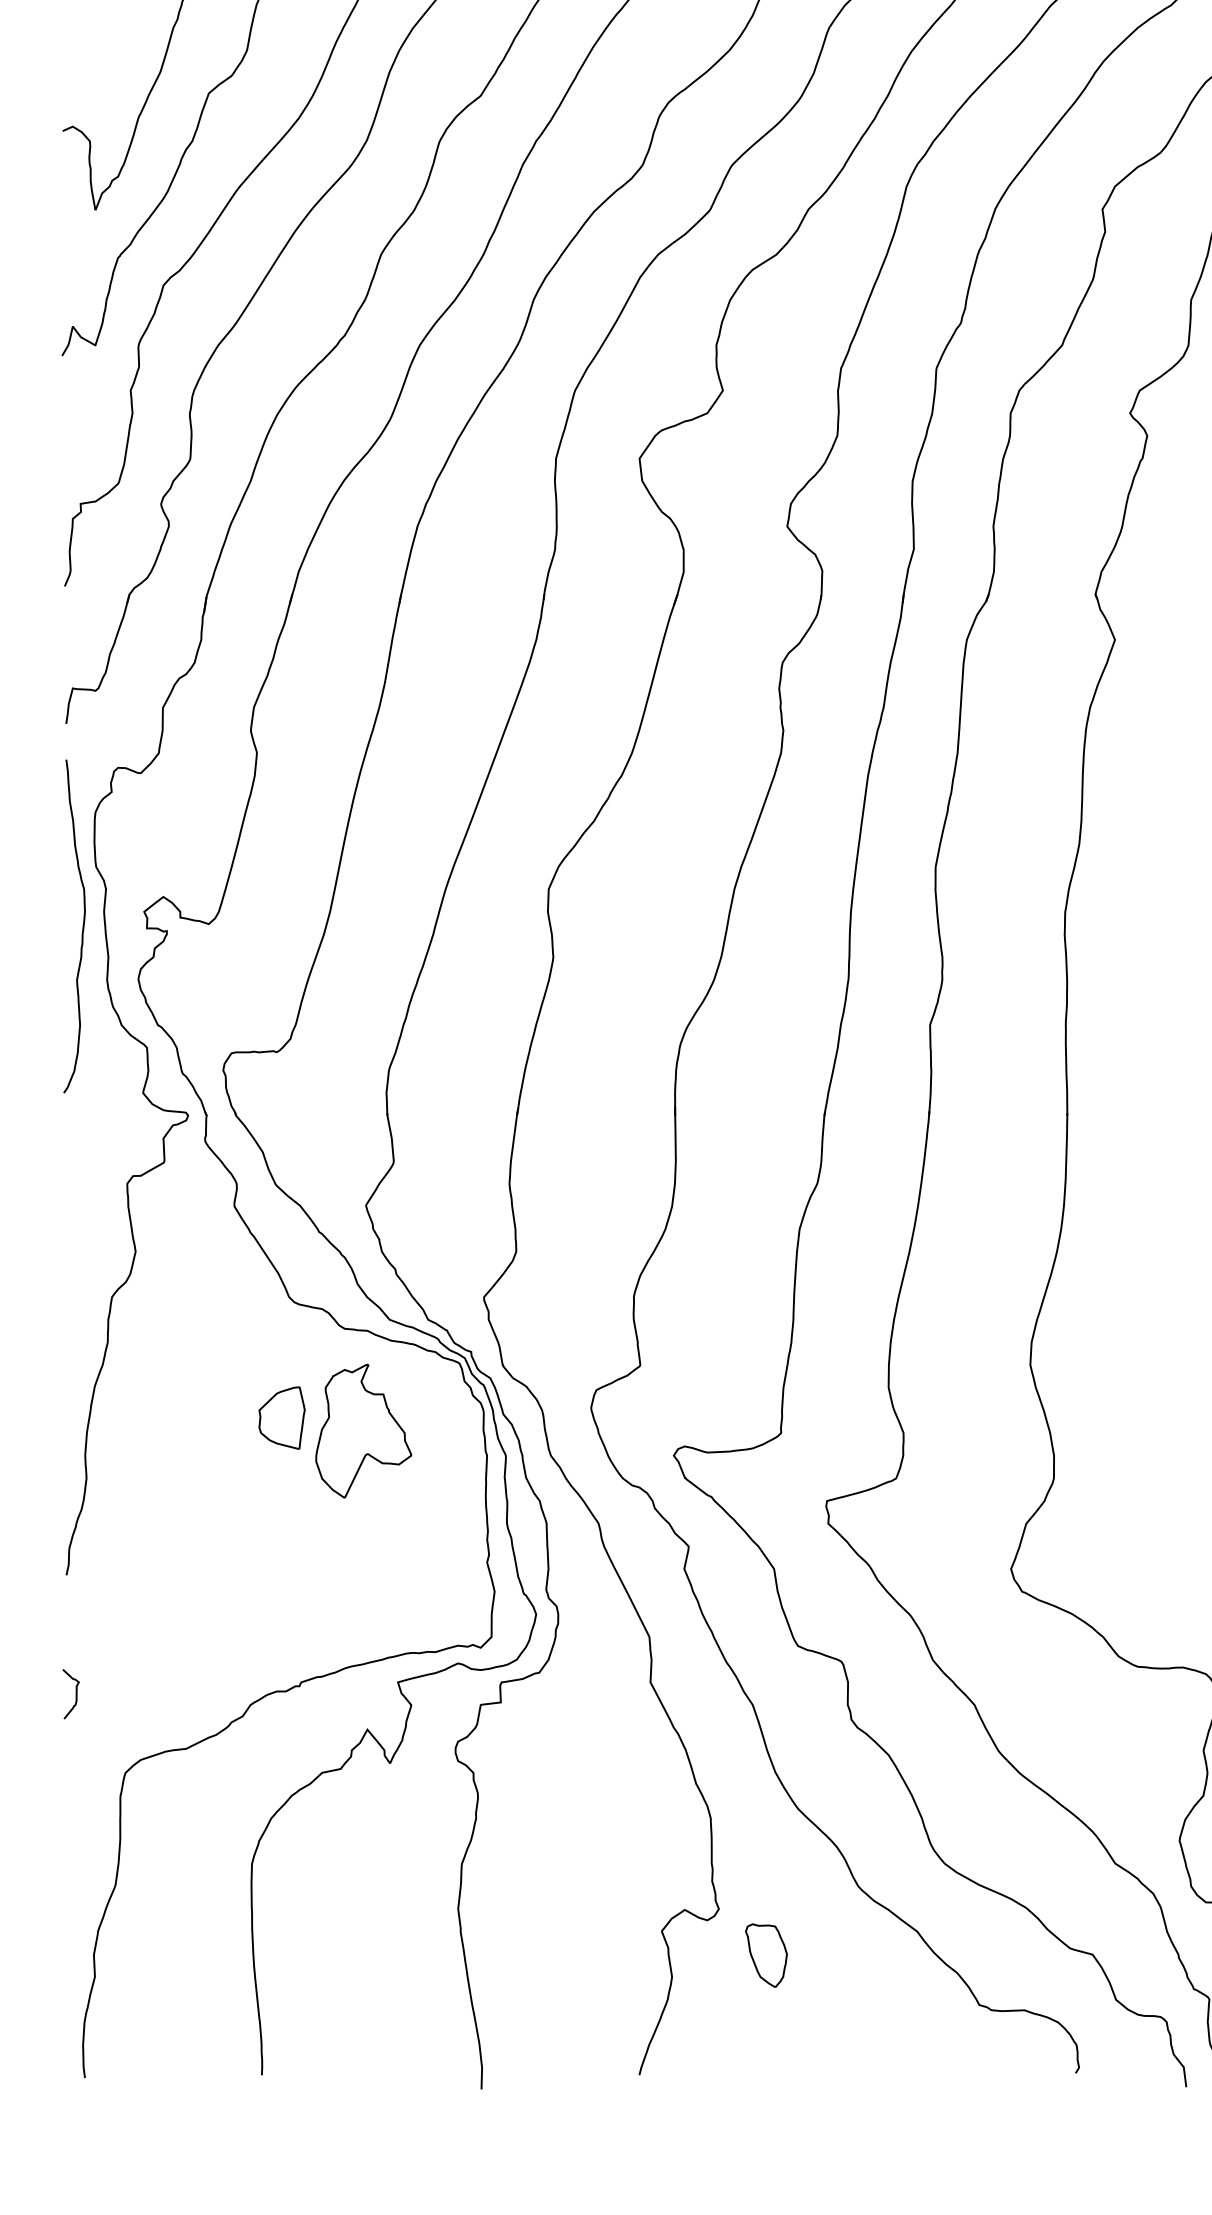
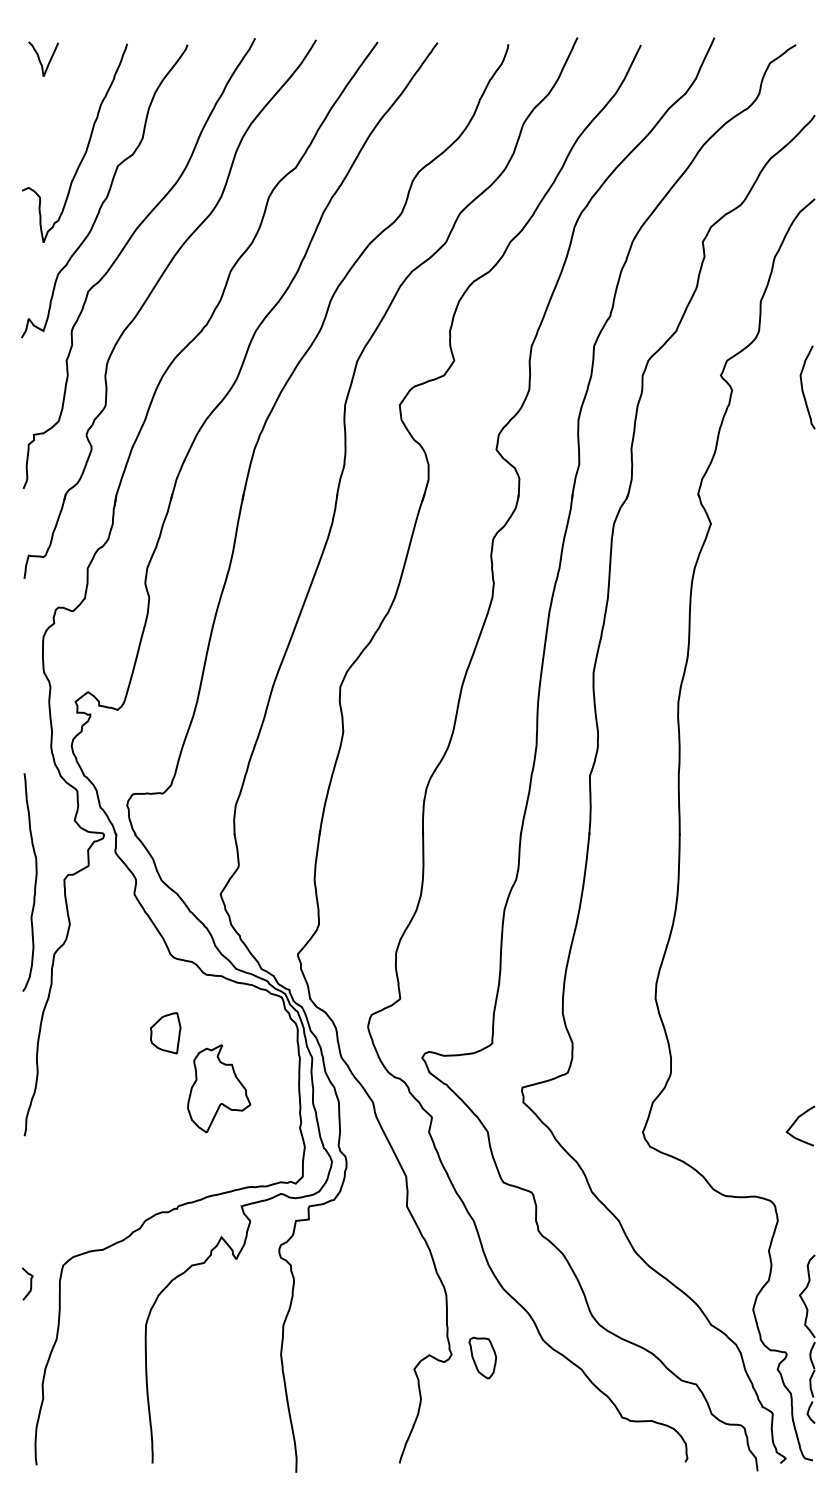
curve: (81, 926) -> (34, 882), moved
part: (364, 1430) -> (219, 1088), moved
curve: (75, 1693) -> (30, 1283), moved
part: (765, 1954) -> (482, 1357), moved

